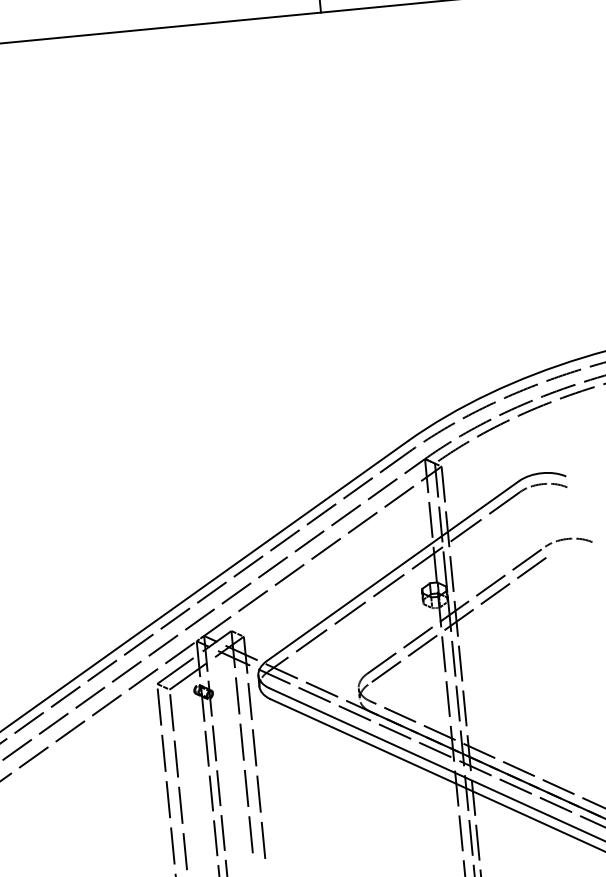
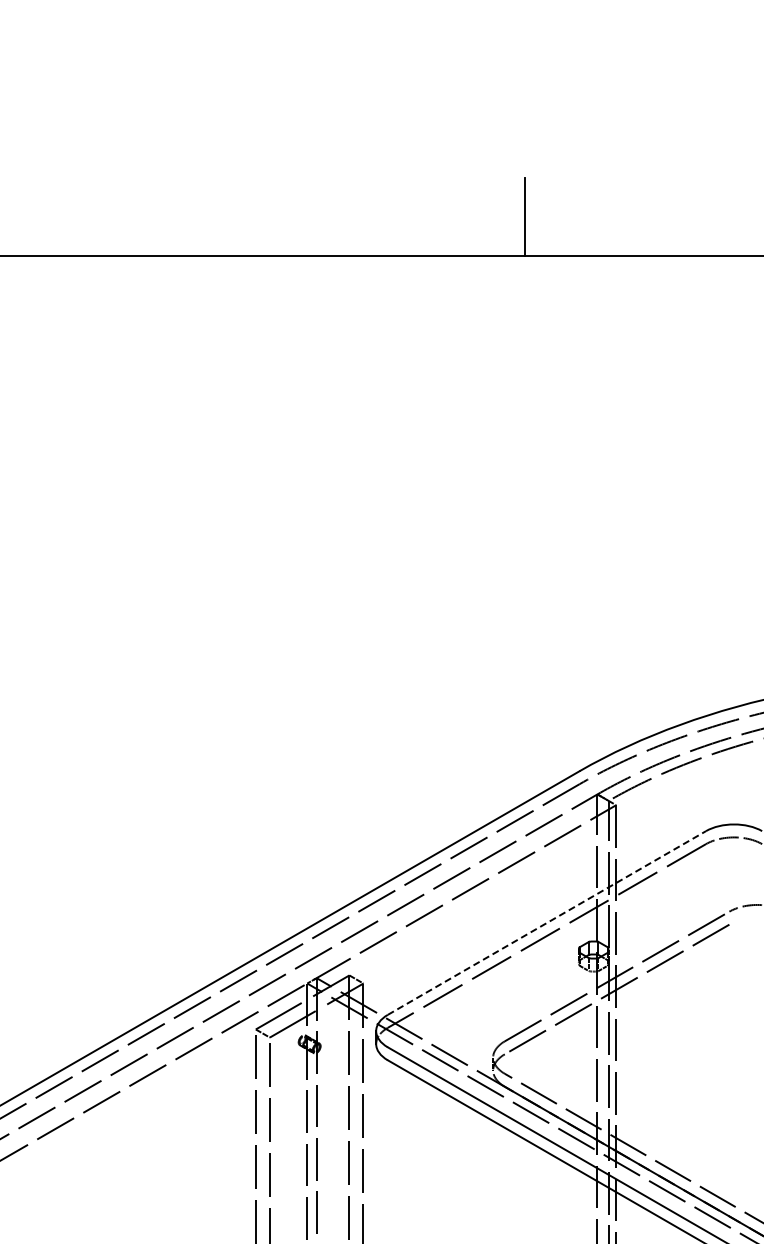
line: (392, 571) -> (546, 923), solid -> dashed

